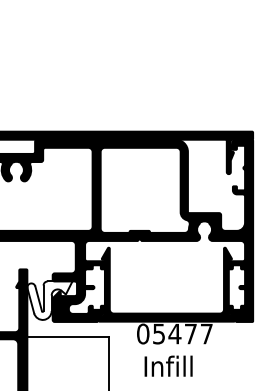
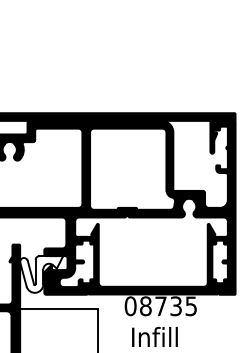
text: (182, 333) -> (168, 305), 05477 -> 08735

